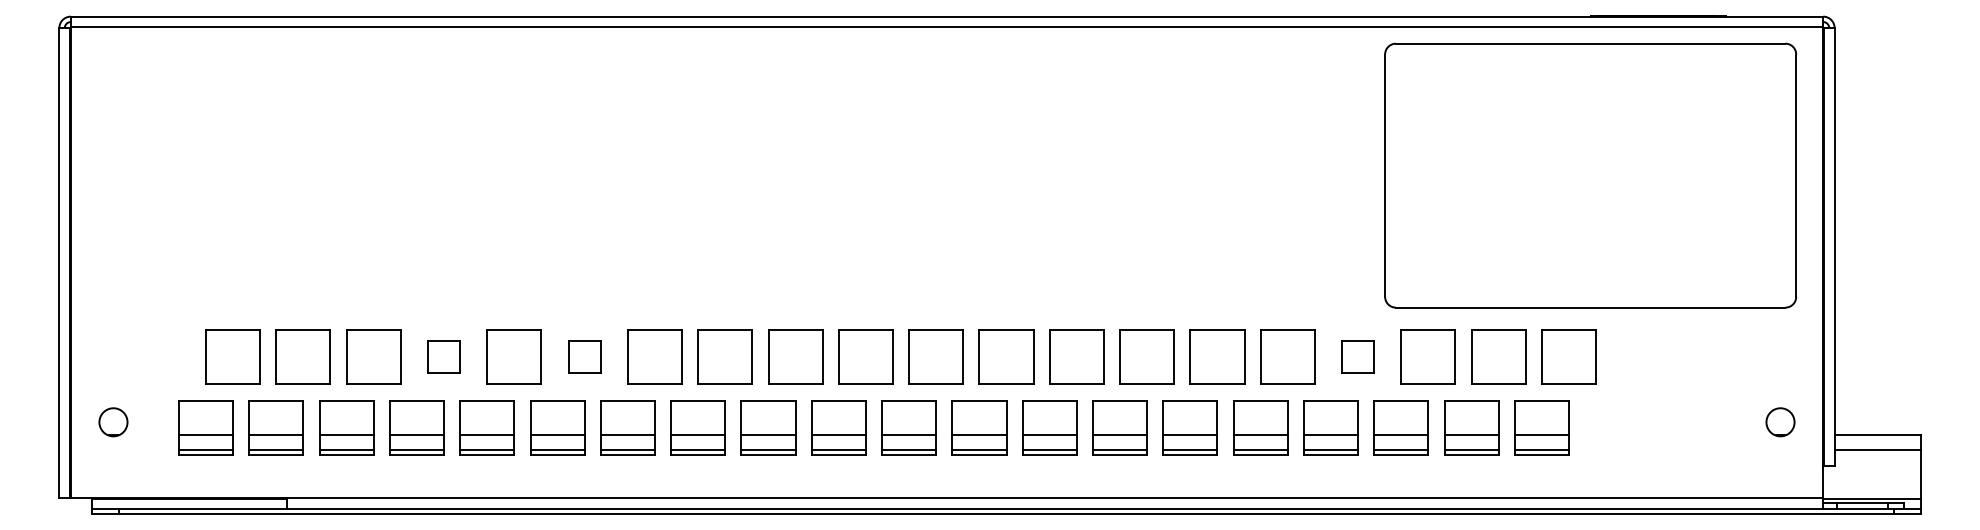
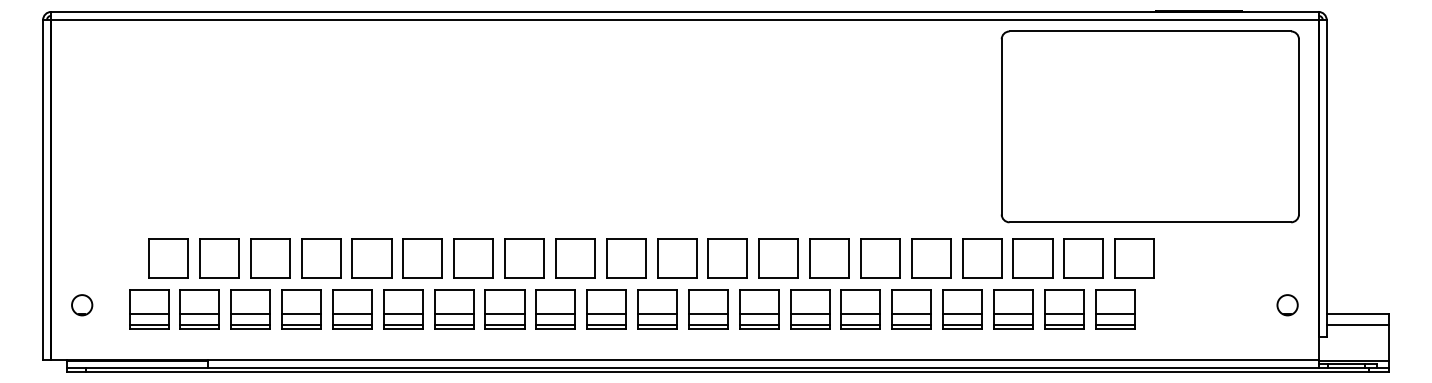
part: (443, 356) -> (320, 257), size x1.67
part: (584, 356) -> (422, 257), size x1.67
part: (1357, 356) -> (981, 257), size x1.67

